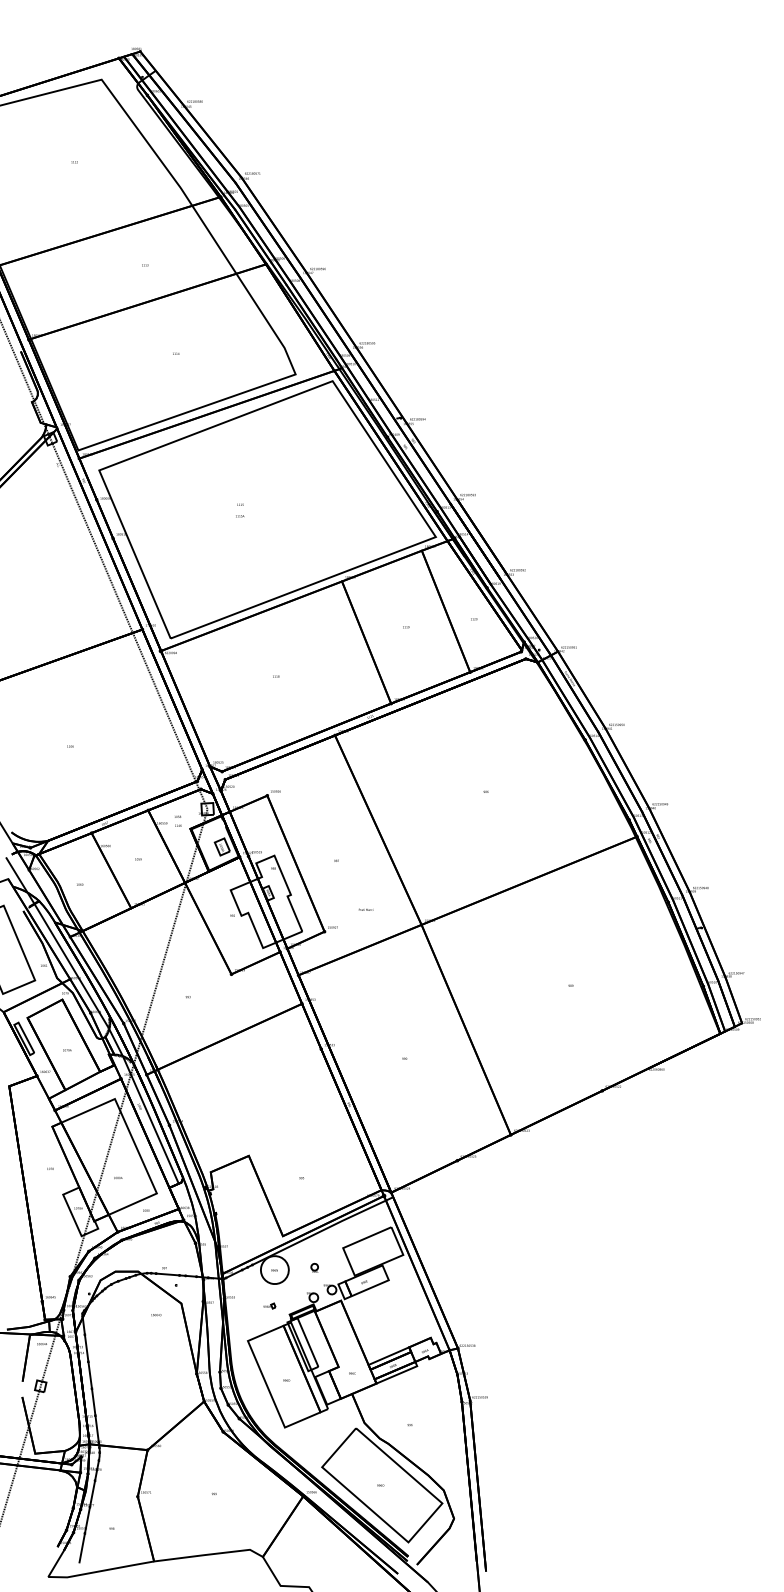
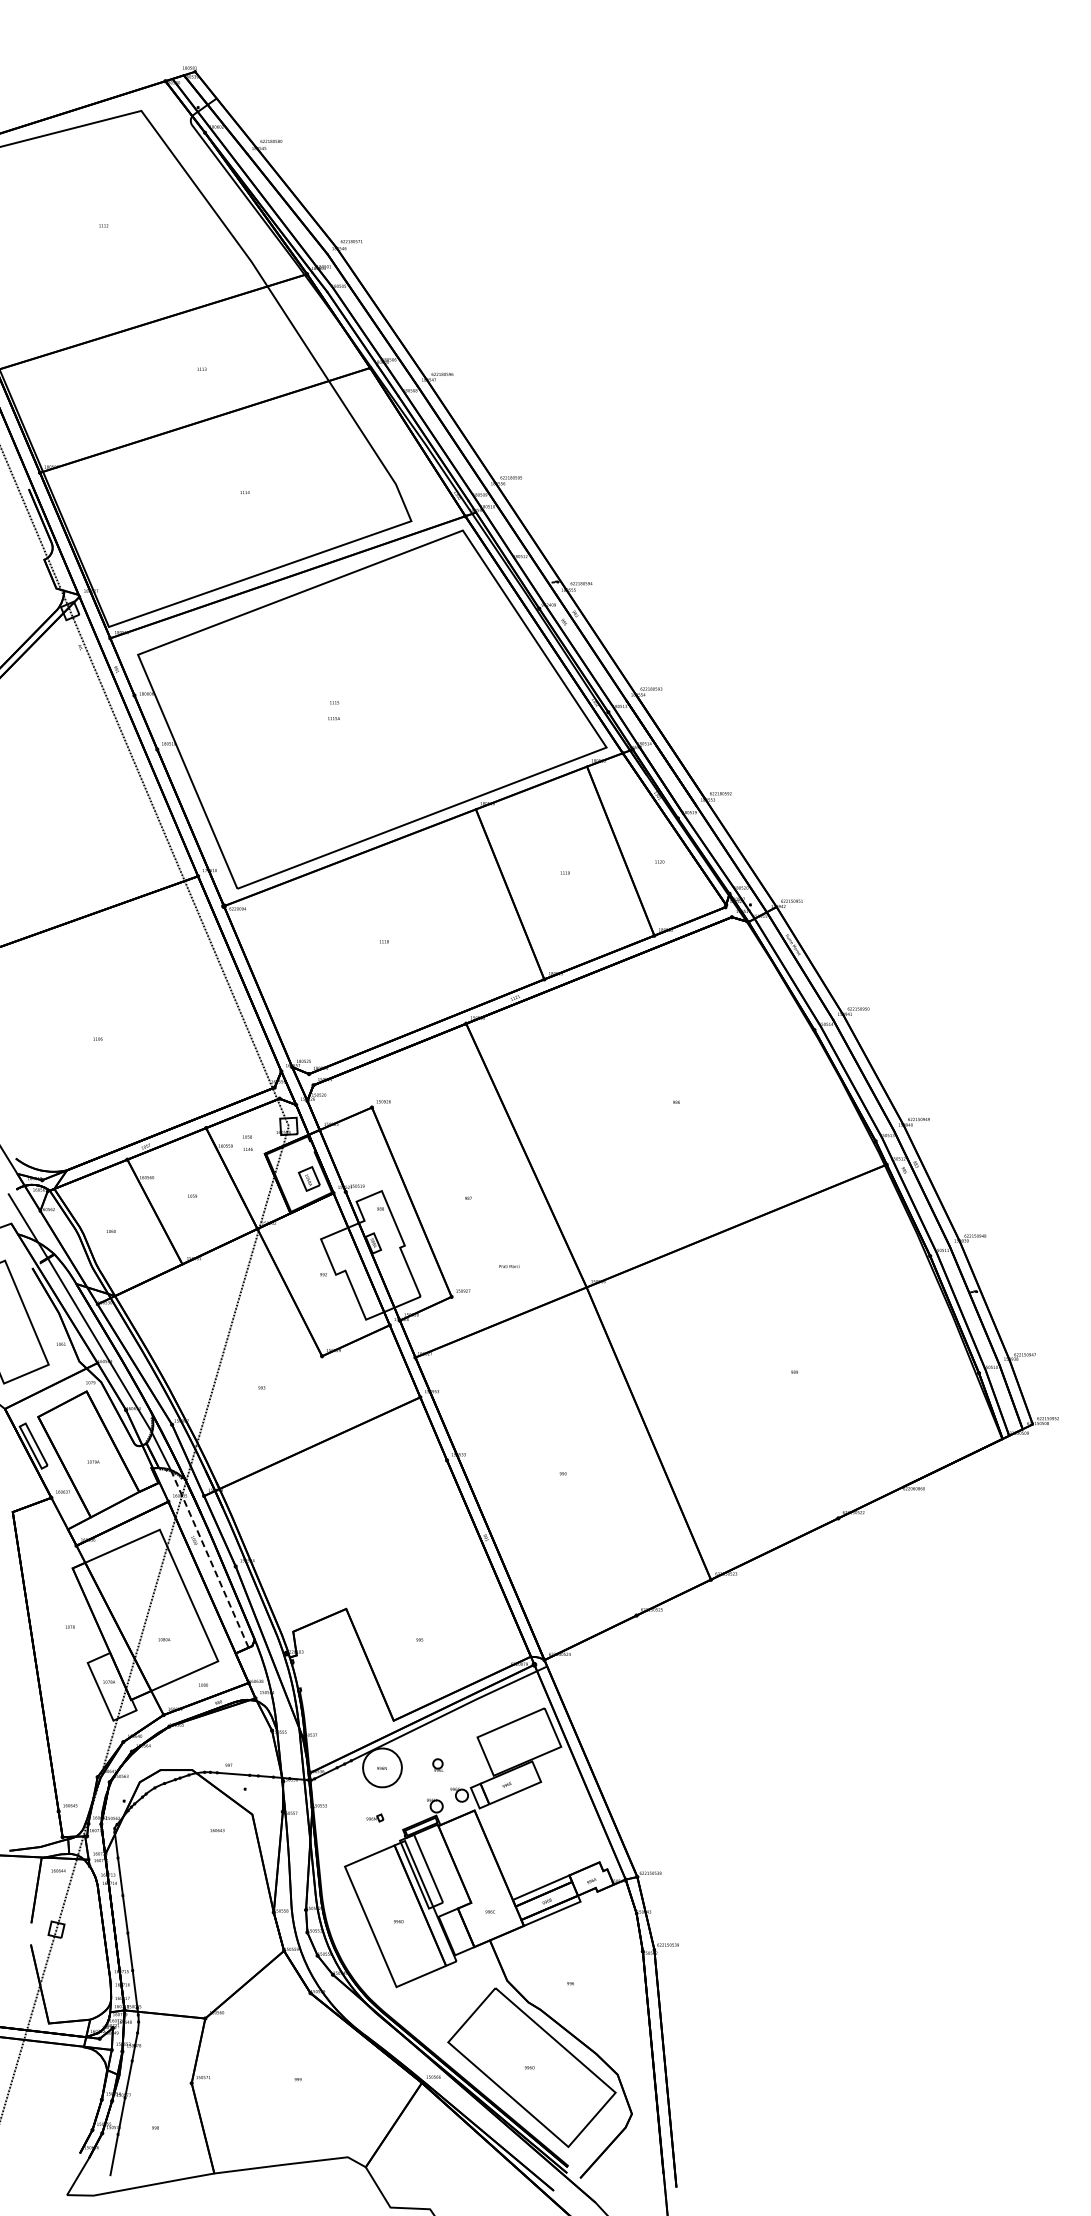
line: (150, 1120) -> (209, 1559), solid -> dashed

